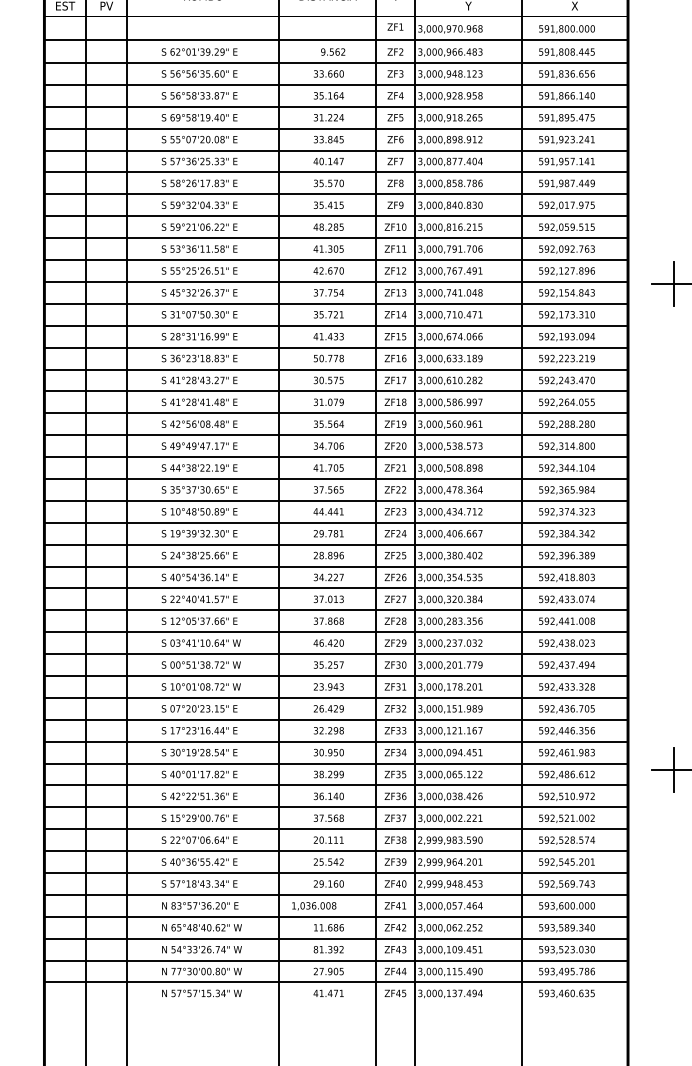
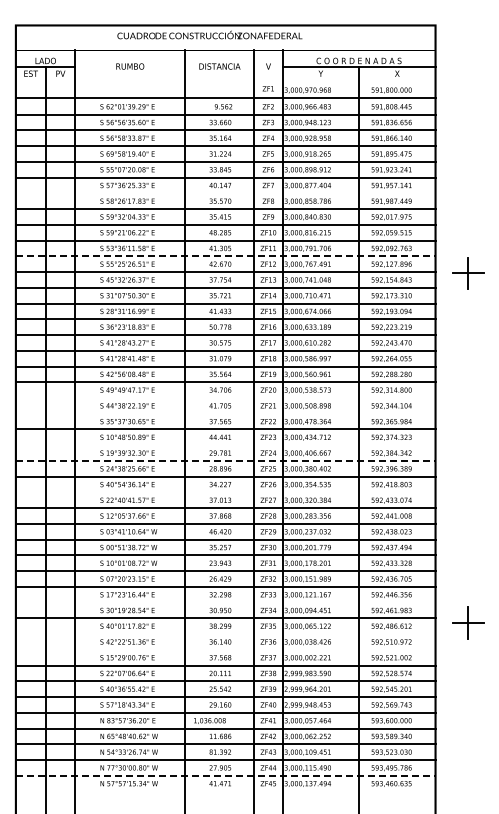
line: (335, 172) -> (225, 193), removed
line: (335, 260) -> (225, 256), solid -> dashed
line: (335, 457) -> (225, 398), removed
line: (335, 478) -> (225, 413), removed
line: (335, 523) -> (225, 445), removed
line: (335, 544) -> (225, 460), solid -> dashed
line: (335, 588) -> (225, 492), removed
line: (335, 741) -> (225, 602), removed
line: (335, 786) -> (225, 634), removed
line: (335, 806) -> (225, 649), removed
line: (335, 982) -> (225, 775), solid -> dashed

